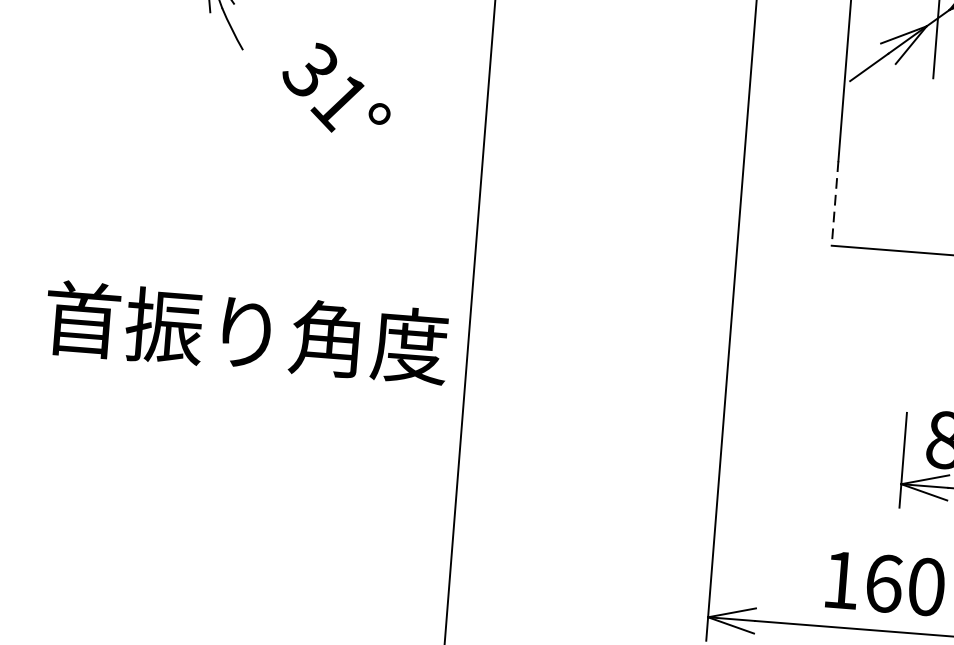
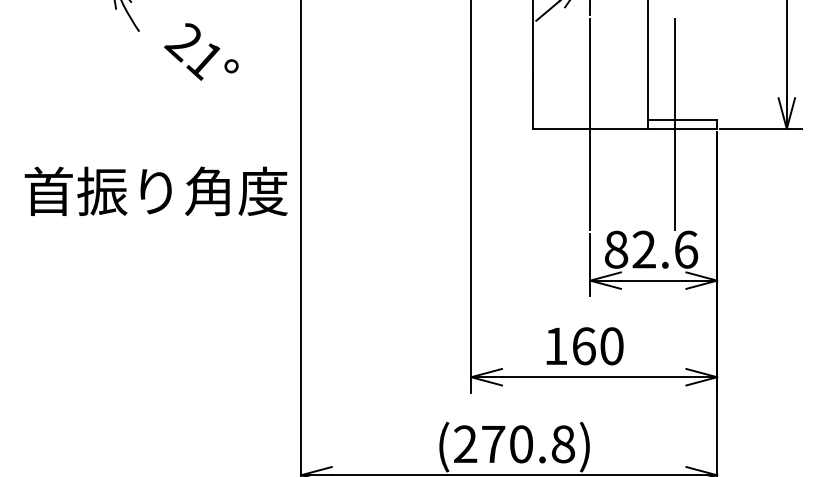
text: (307, 71) -> (182, 42), 31° -> 21°
line: (834, 203) -> (532, 101), dashed -> solid
line: (920, 244) -> (590, 123), added
text: (245, 332) -> (155, 191), moved

